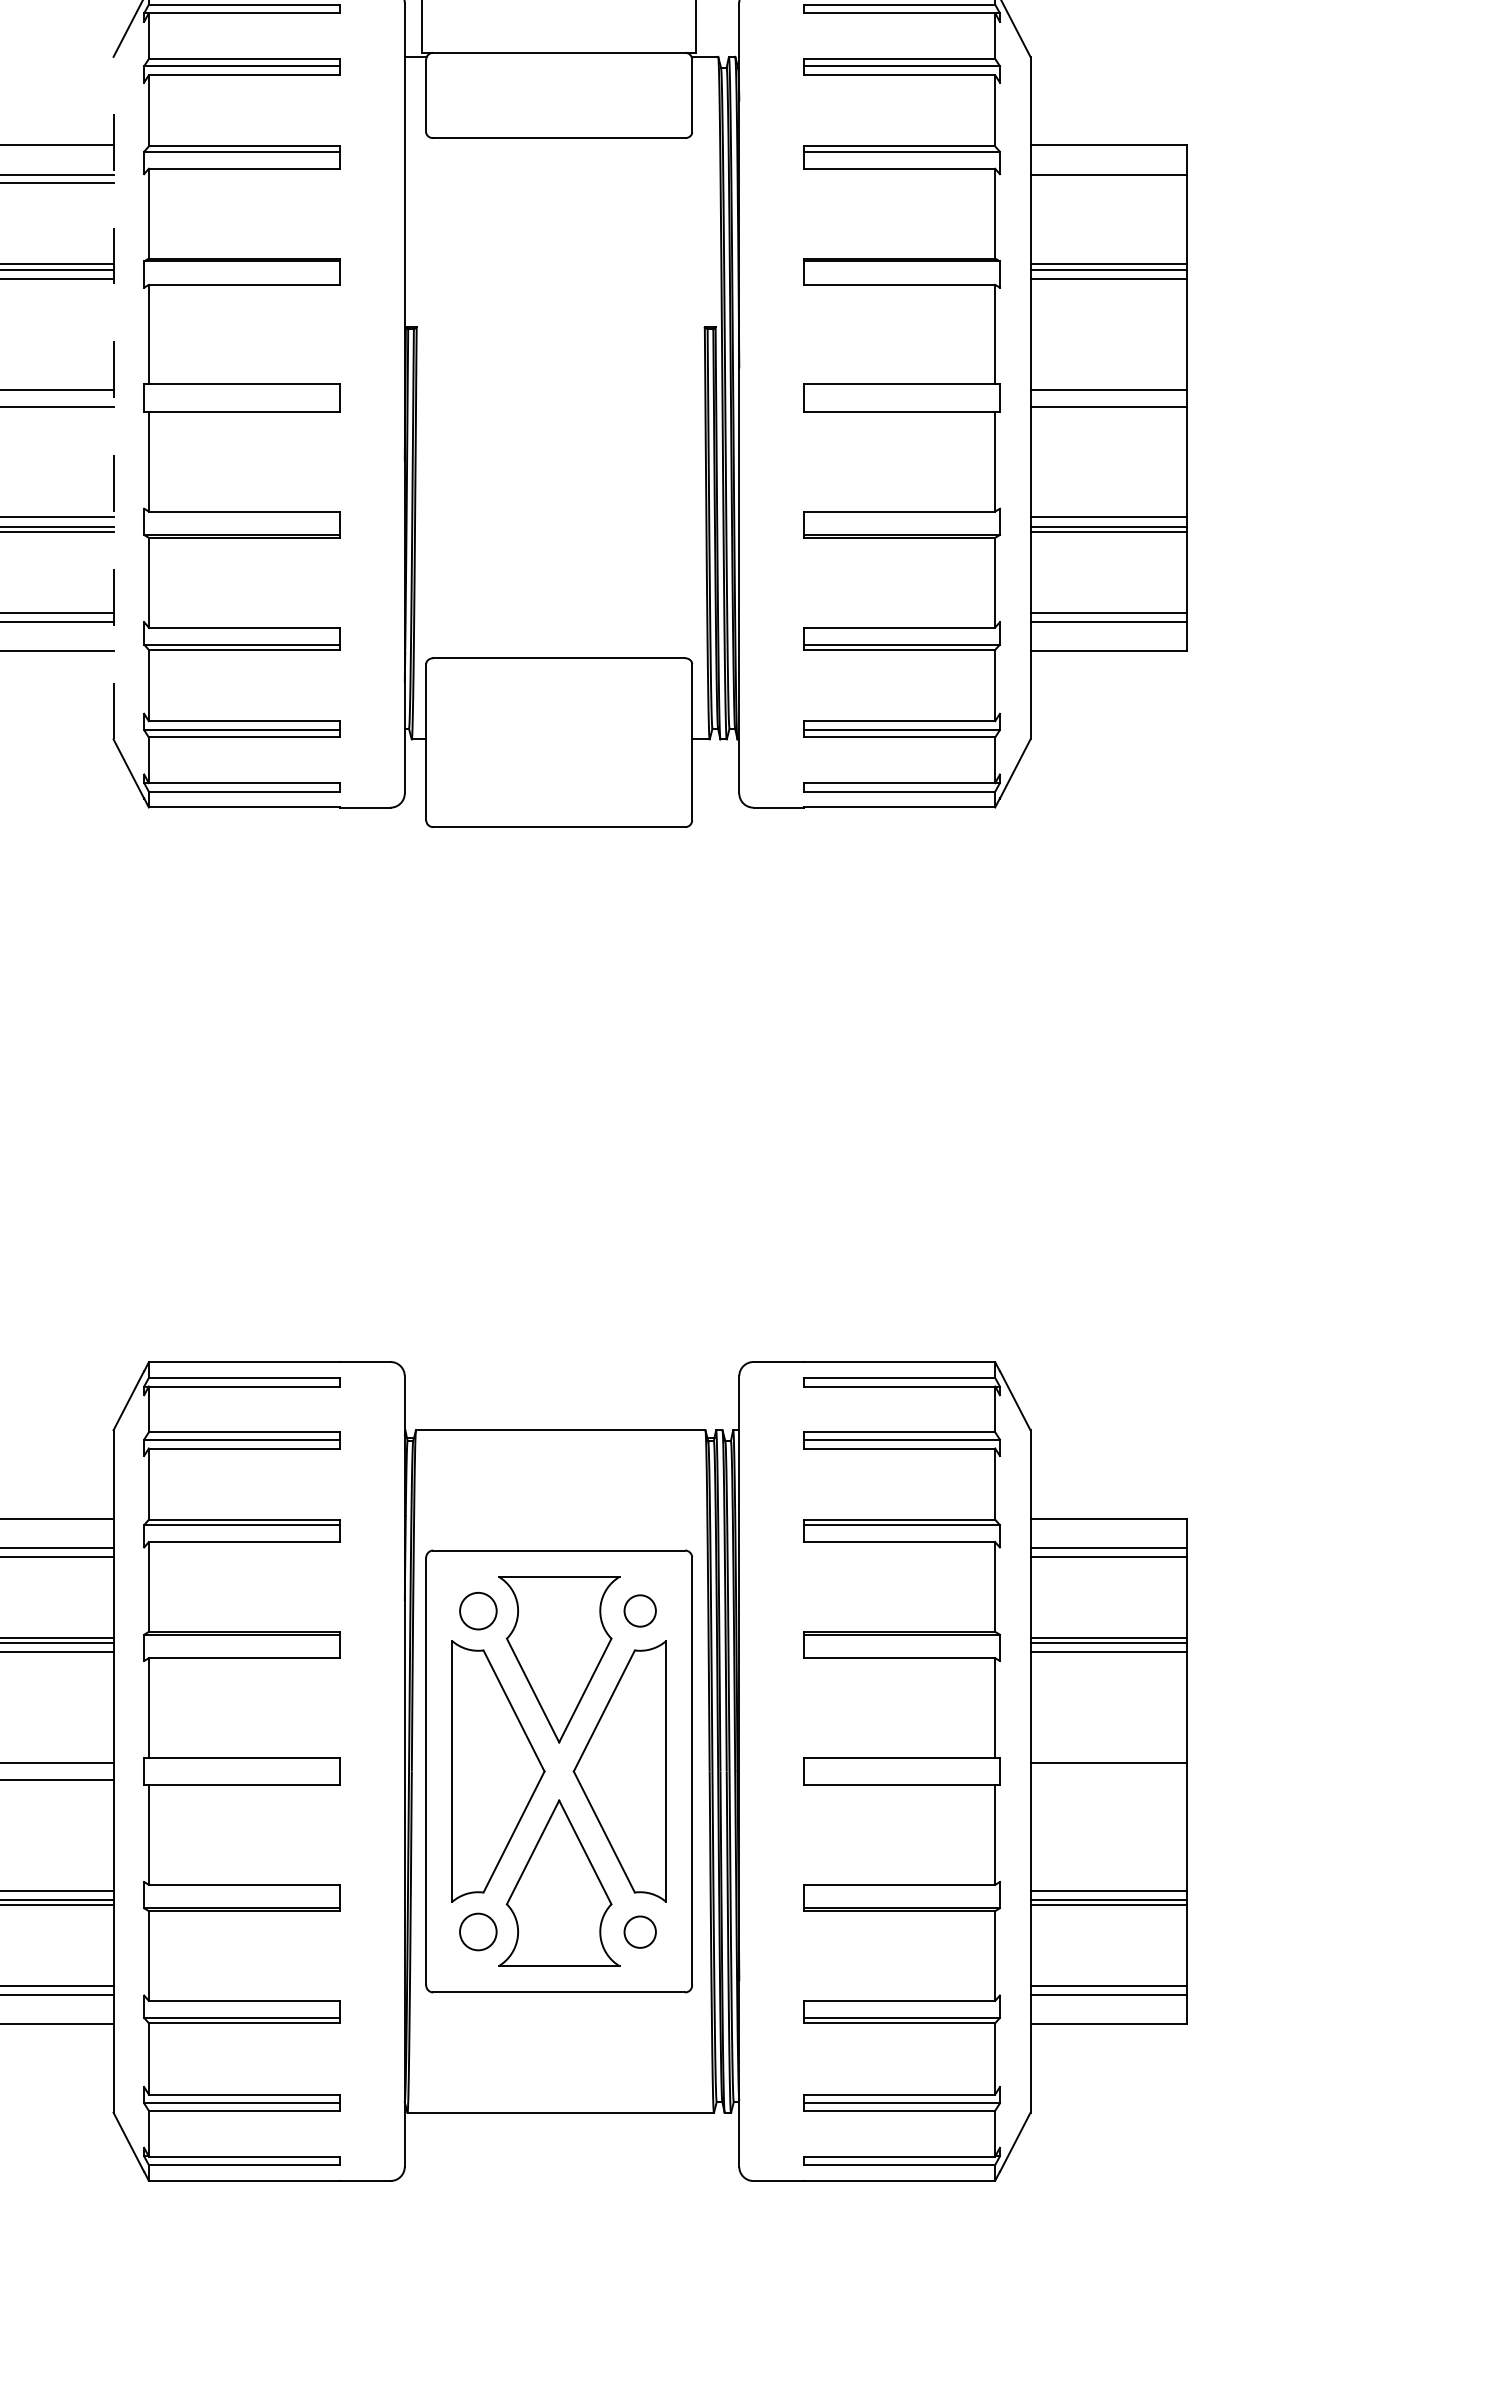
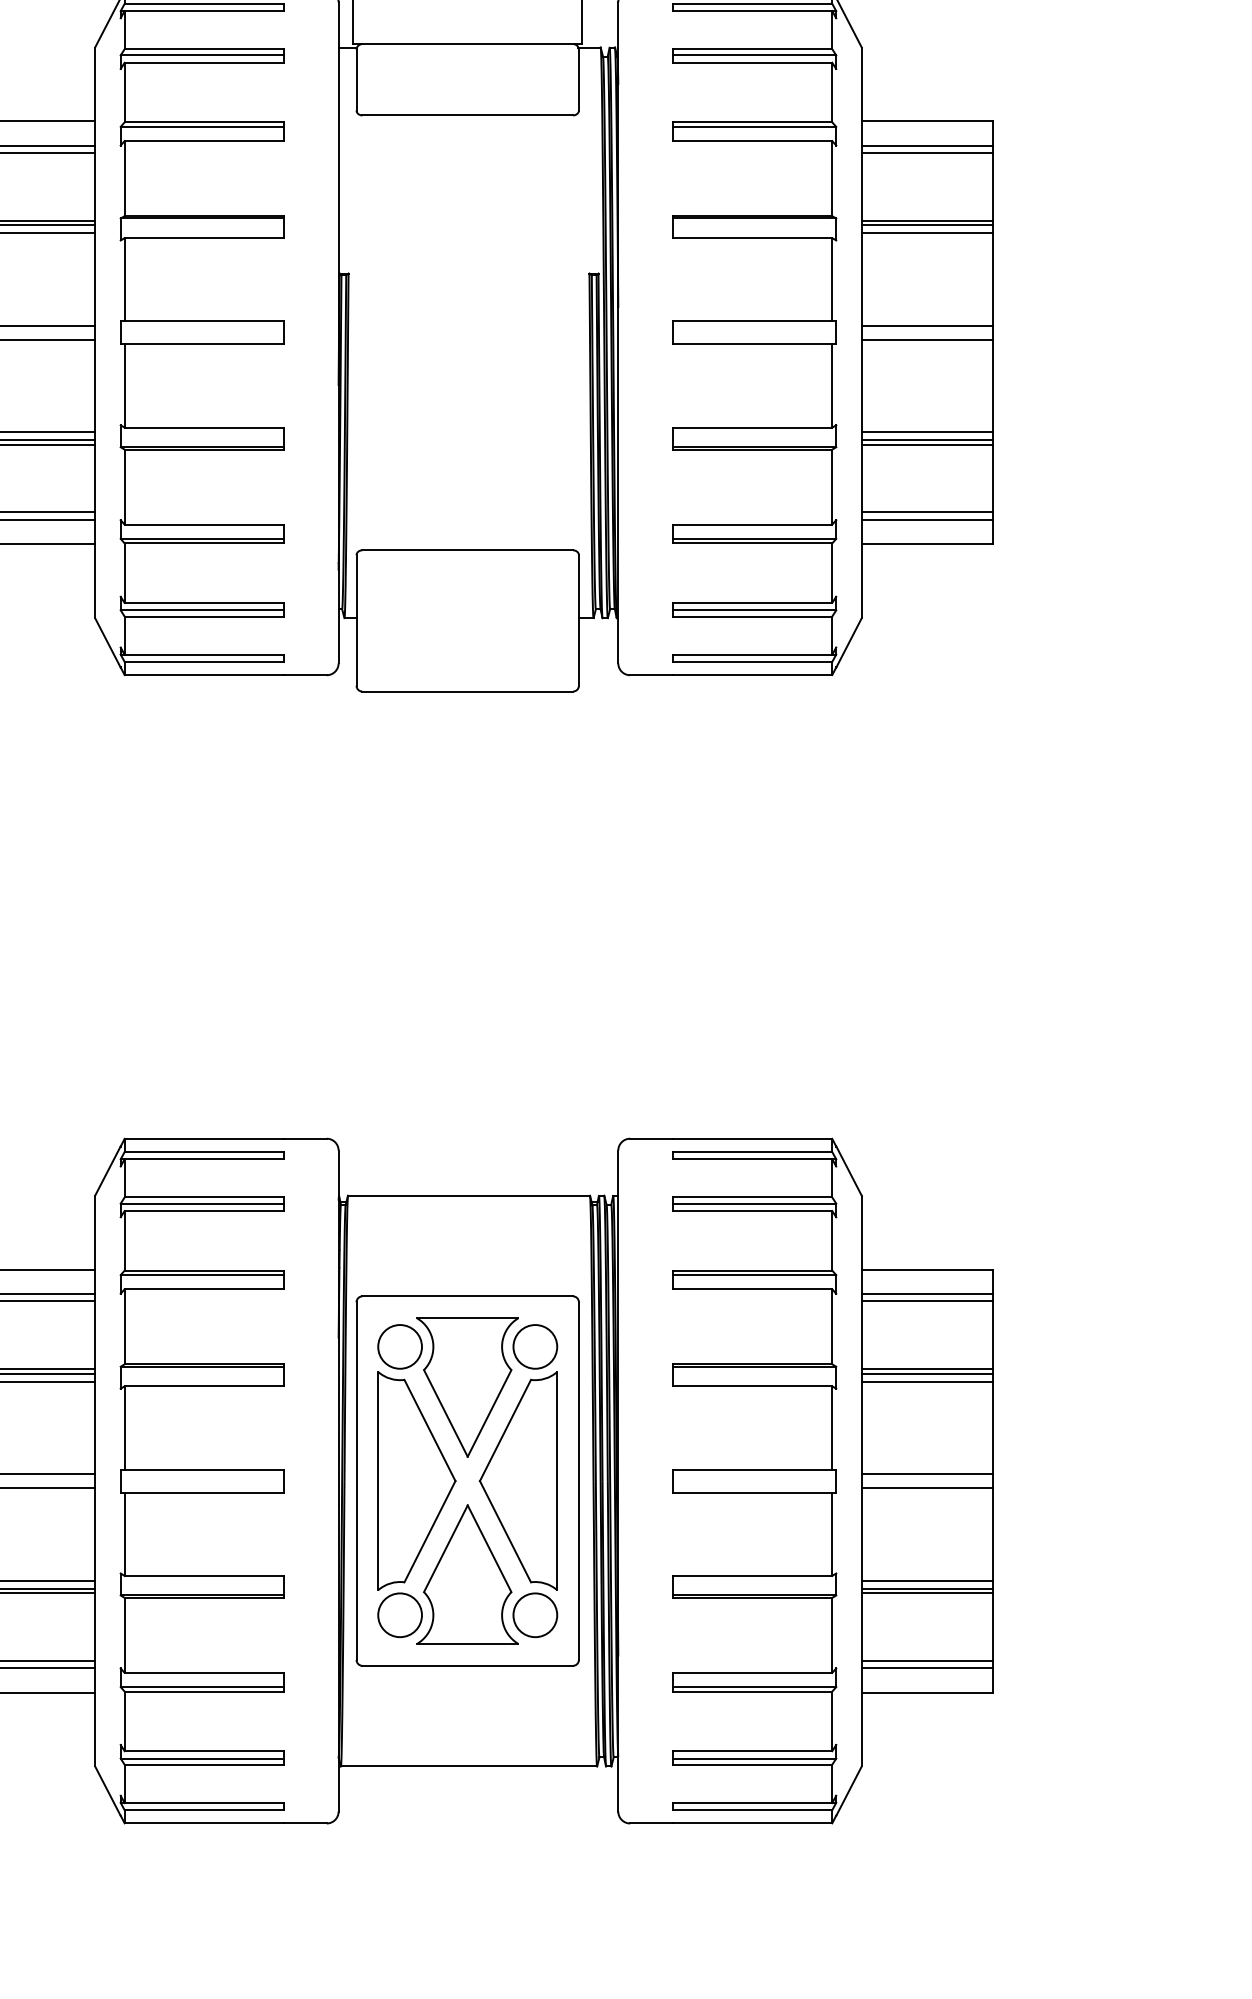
line: (1108, 183) -> (926, 153), added
line: (113, 397) -> (95, 332), dashed -> solid
circle: (640, 1610) -> (535, 1346), size x1.67
circle: (478, 1611) -> (400, 1347), size x1.43
line: (1108, 1780) -> (926, 1488), added
circle: (478, 1931) -> (400, 1614), size x1.43
circle: (640, 1932) -> (535, 1615), size x1.67

